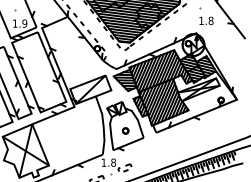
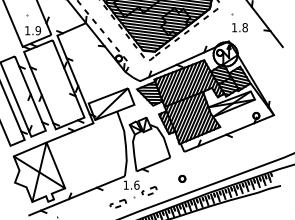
part: (125, 130) -> (182, 178), moved
text: (113, 162) -> (136, 184), 1.8 -> 1.6

